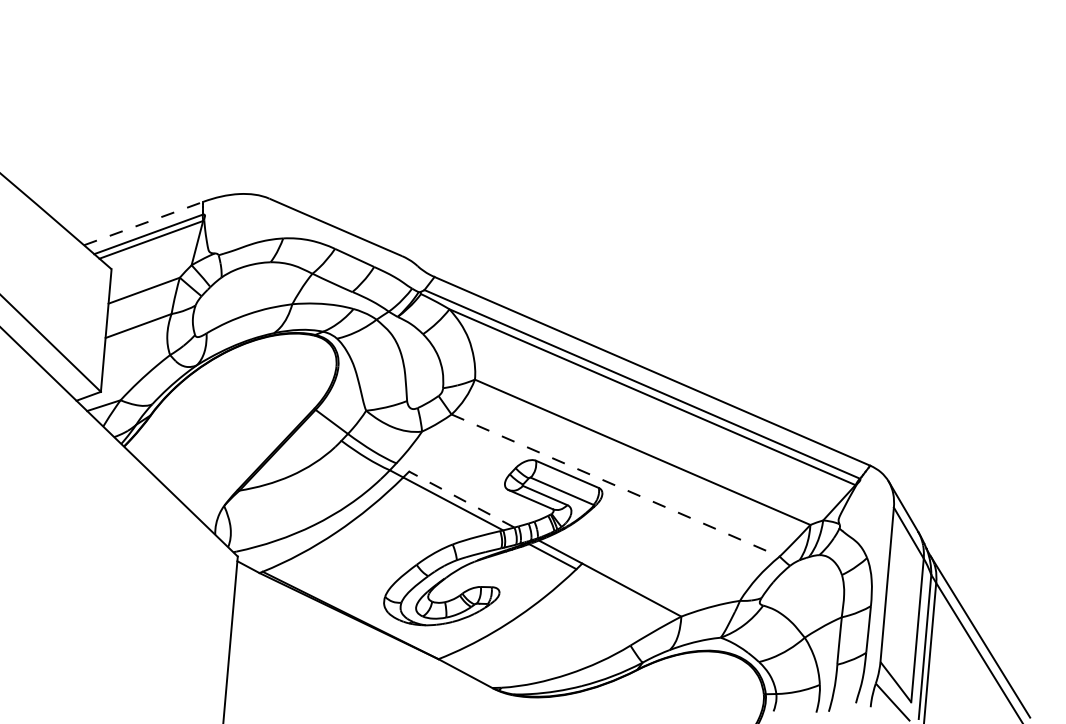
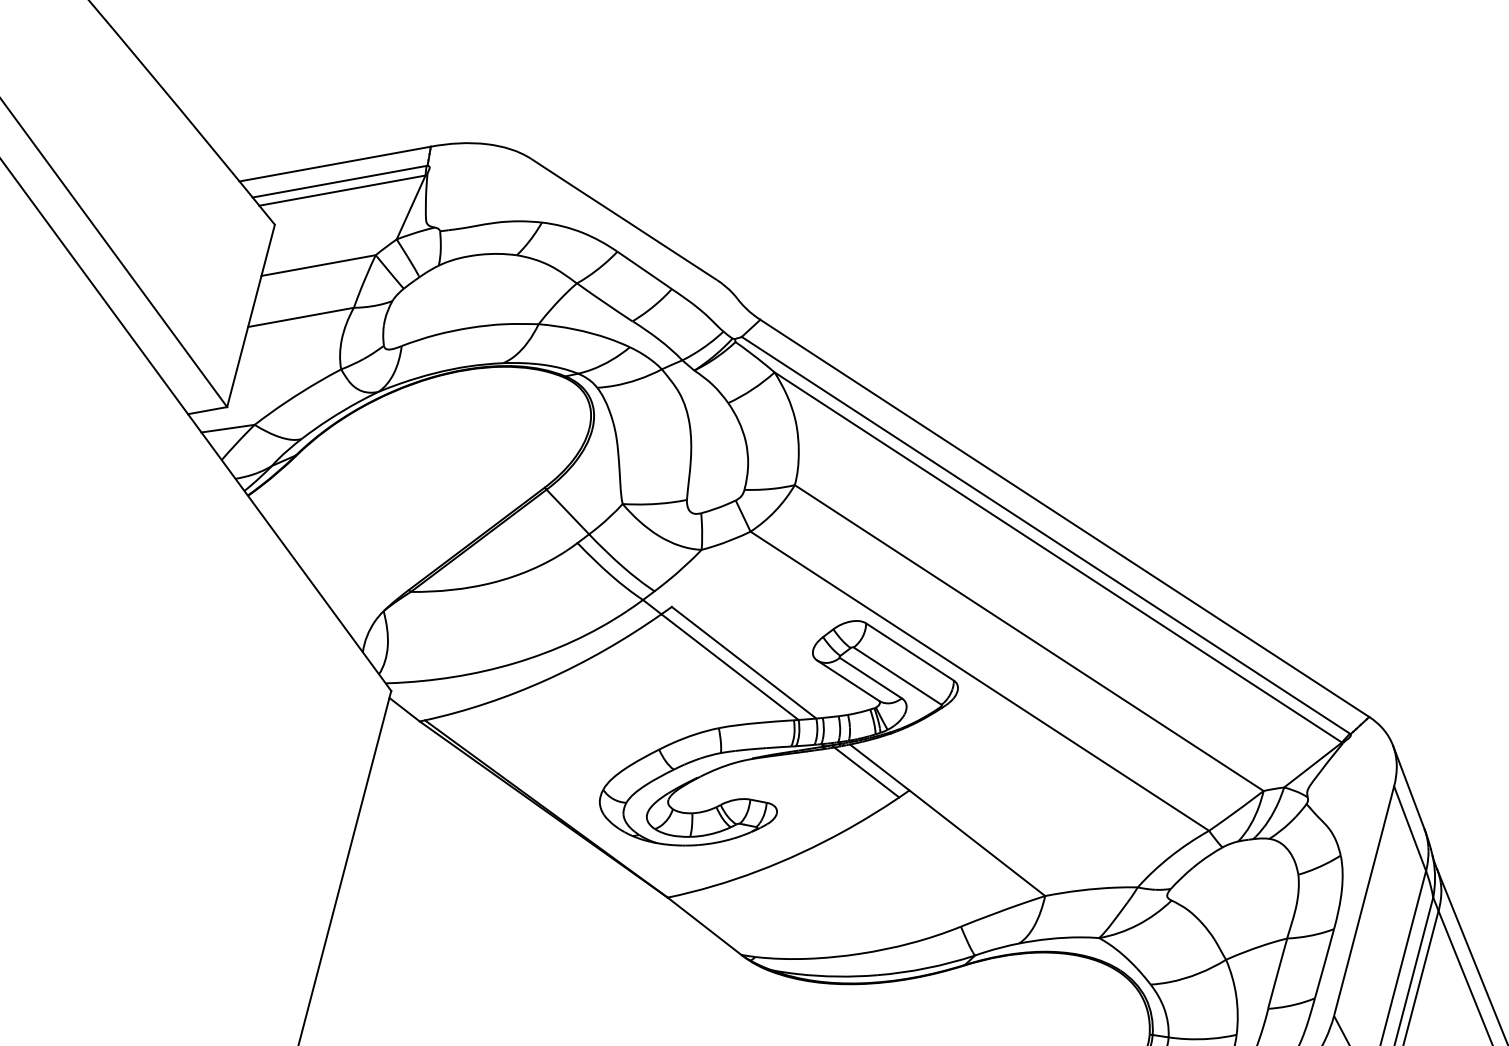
line: (143, 223) -> (334, 163), dashed -> solid
line: (615, 485) -> (979, 681), dashed -> solid
line: (461, 499) -> (743, 662), dashed -> solid

